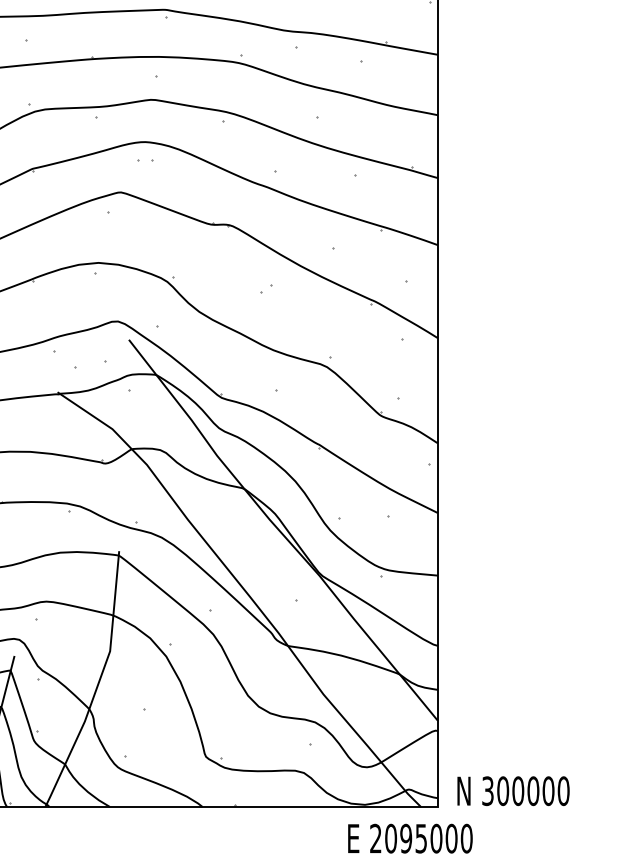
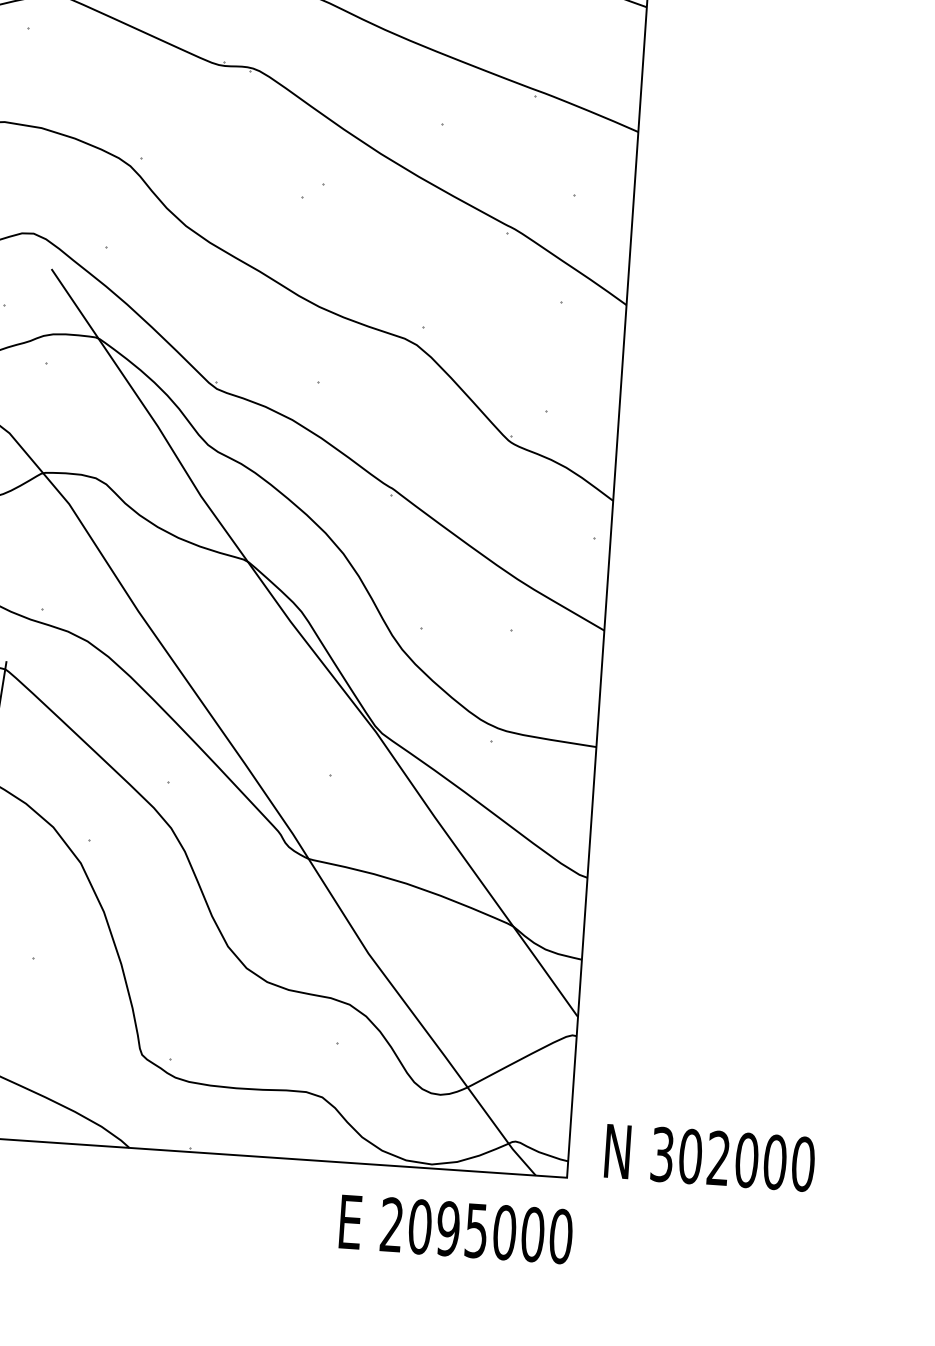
text: (518, 791) -> (719, 1159), 300000 -> 302000
text: (410, 838) -> (456, 1229), moved

